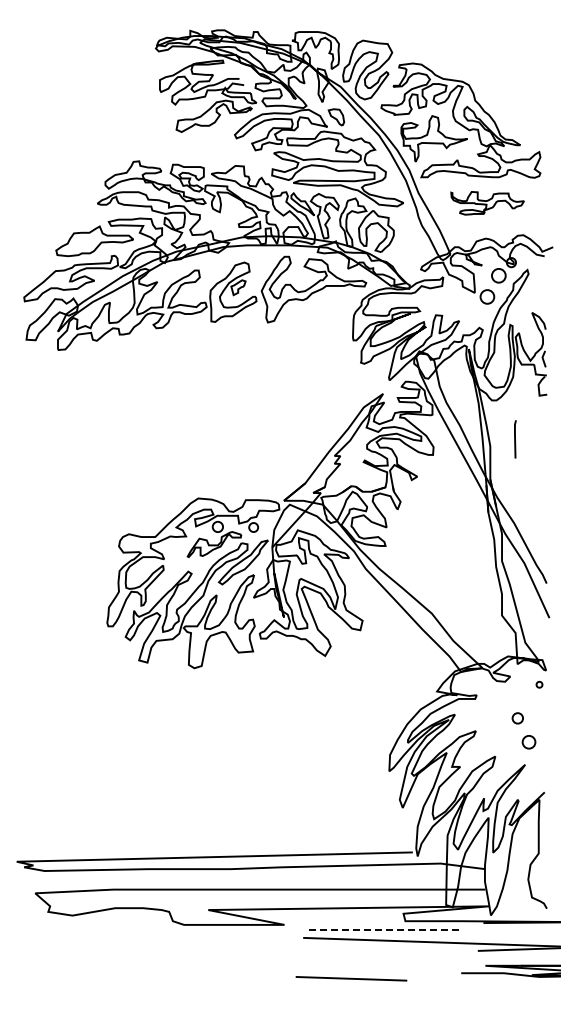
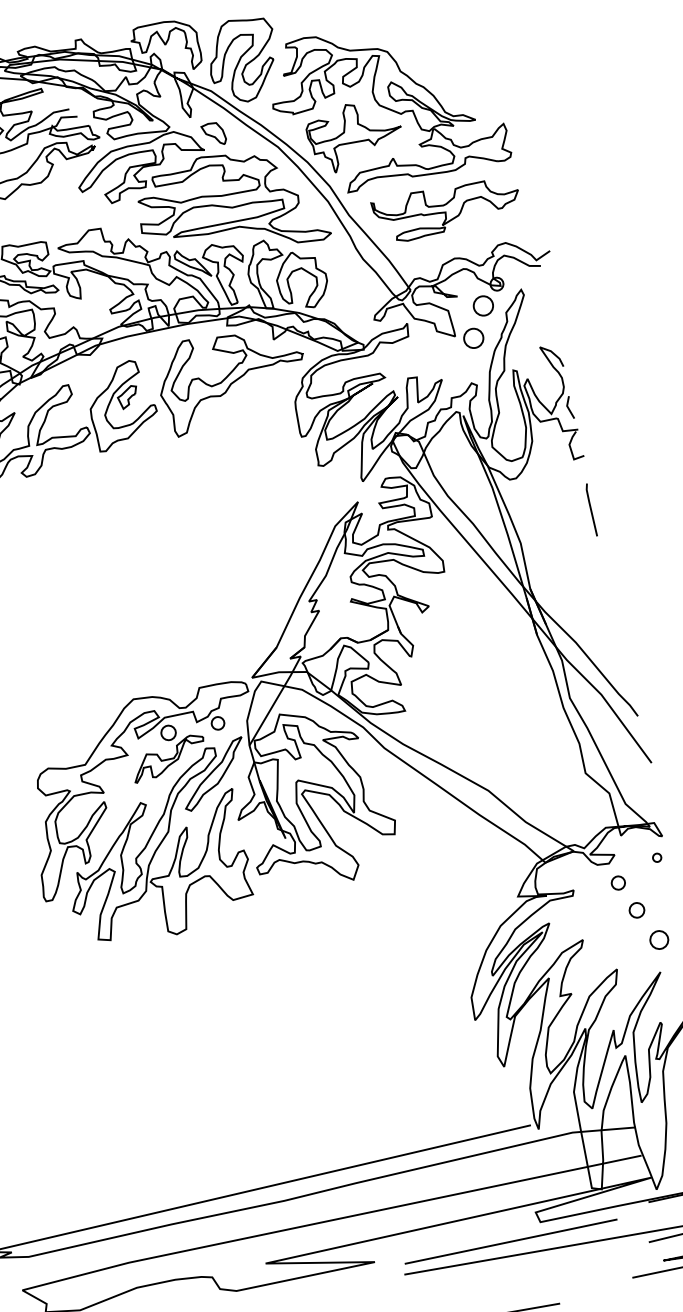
part: (487, 203) -> (446, 209), size x1.43
line: (515, 439) -> (591, 510), moved
circle: (508, 696) -> (617, 882), added
line: (381, 930) -> (510, 1241), dashed -> solid

